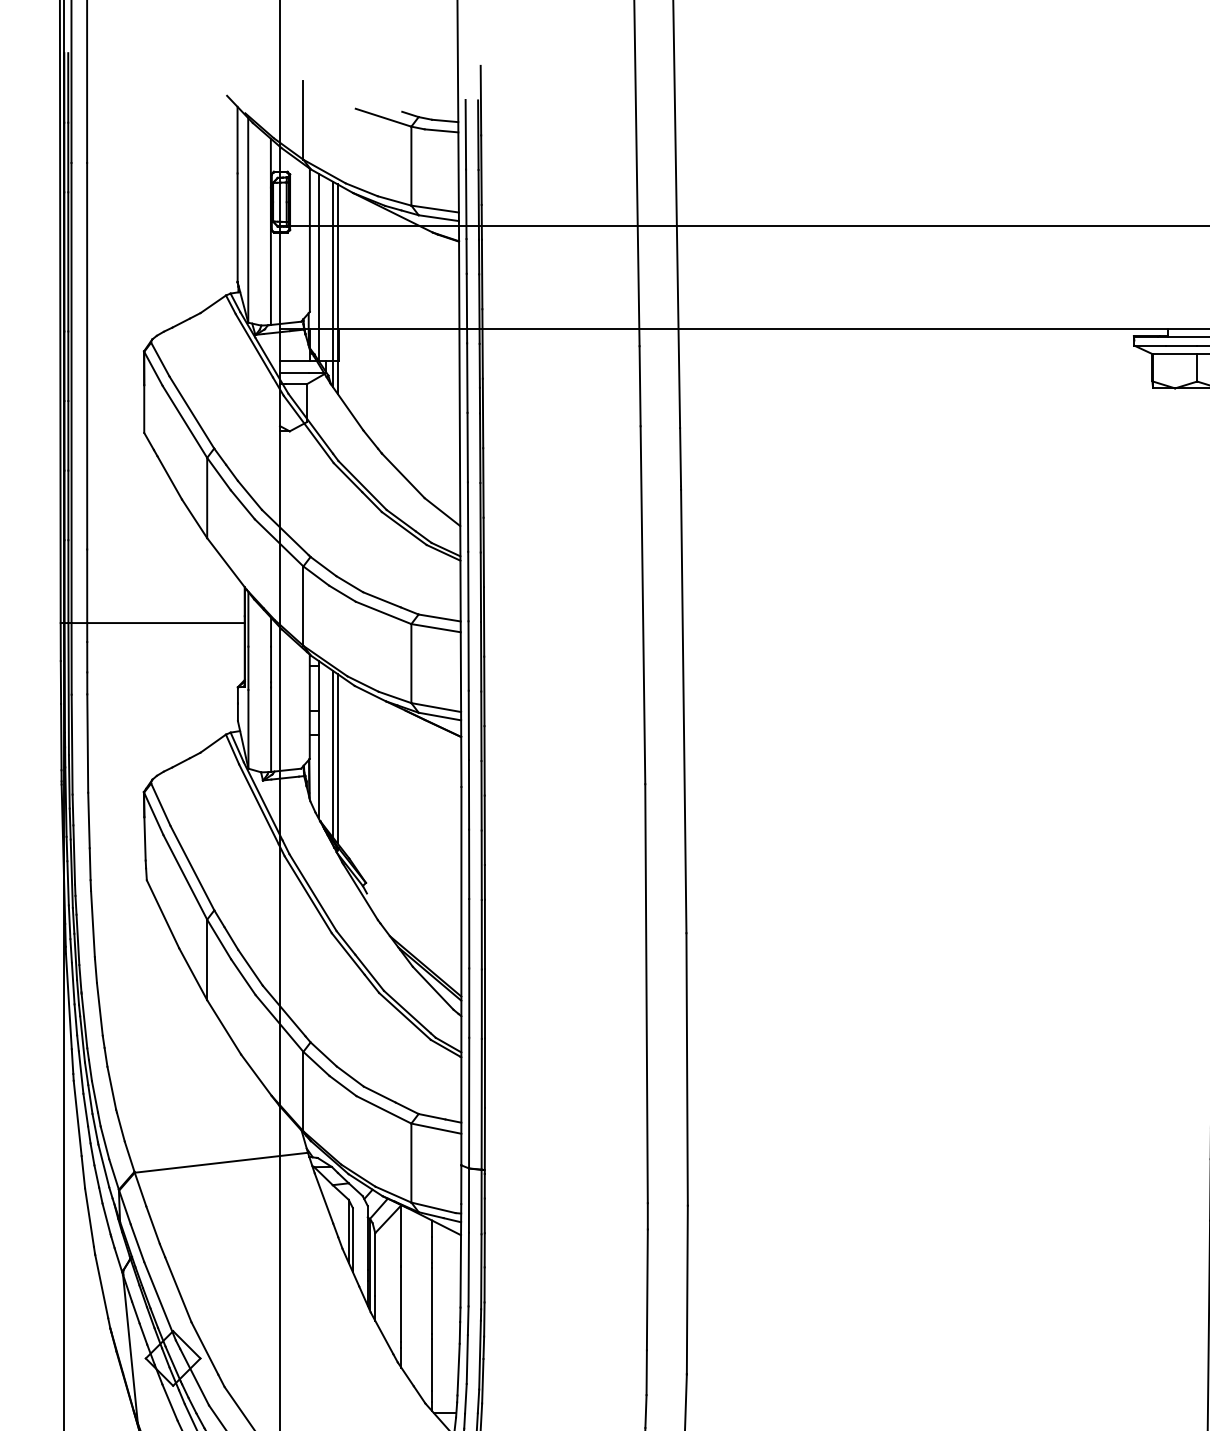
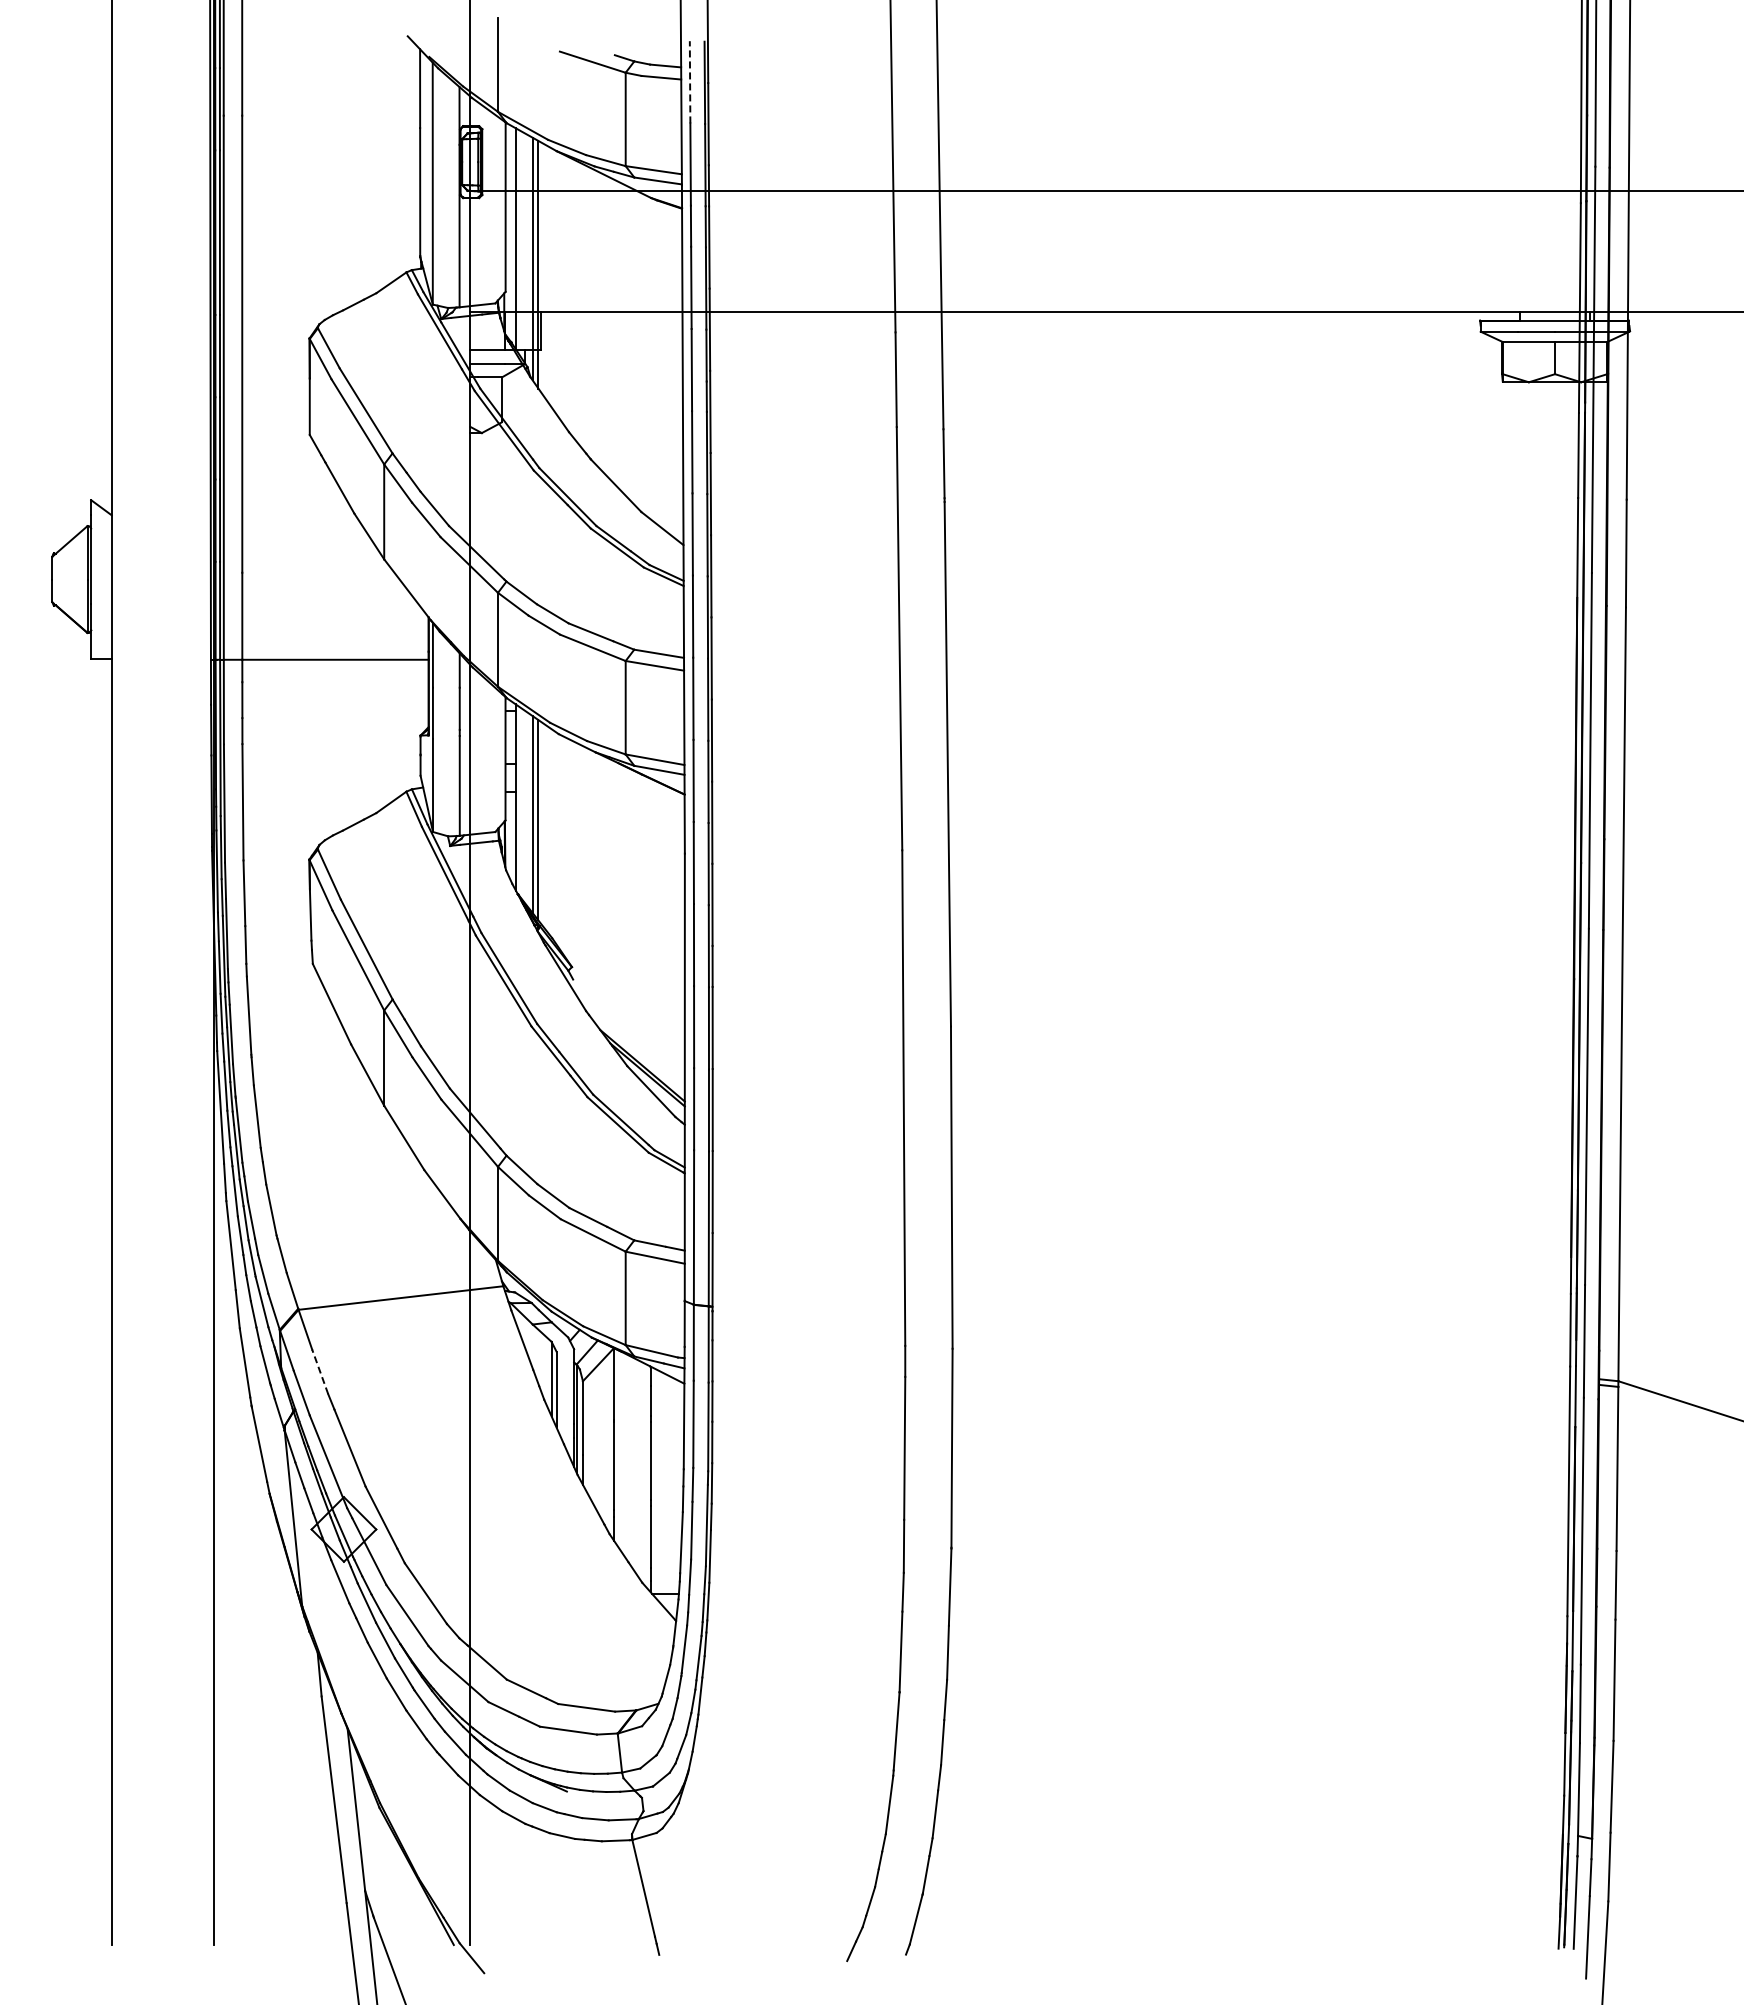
line: (466, 134) -> (690, 81), solid -> dashed
line: (153, 1224) -> (320, 1371), solid -> dashed

